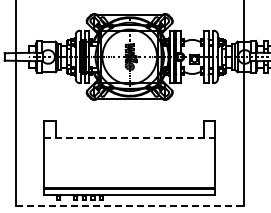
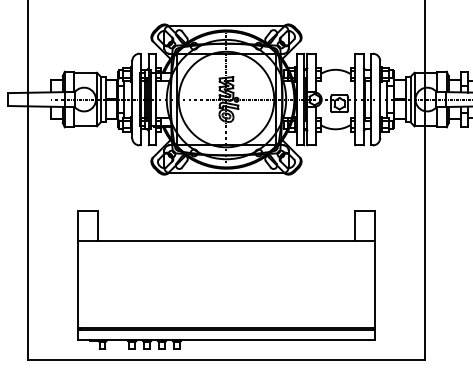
line: (130, 137) -> (227, 240), dashed -> solid
line: (129, 206) -> (226, 360), dashed -> solid

